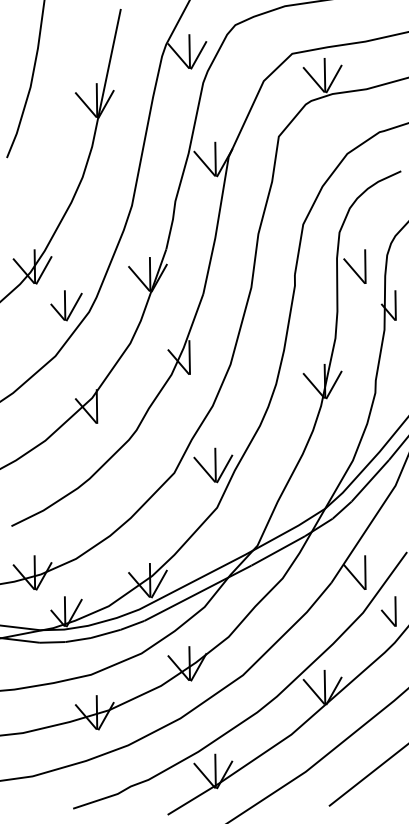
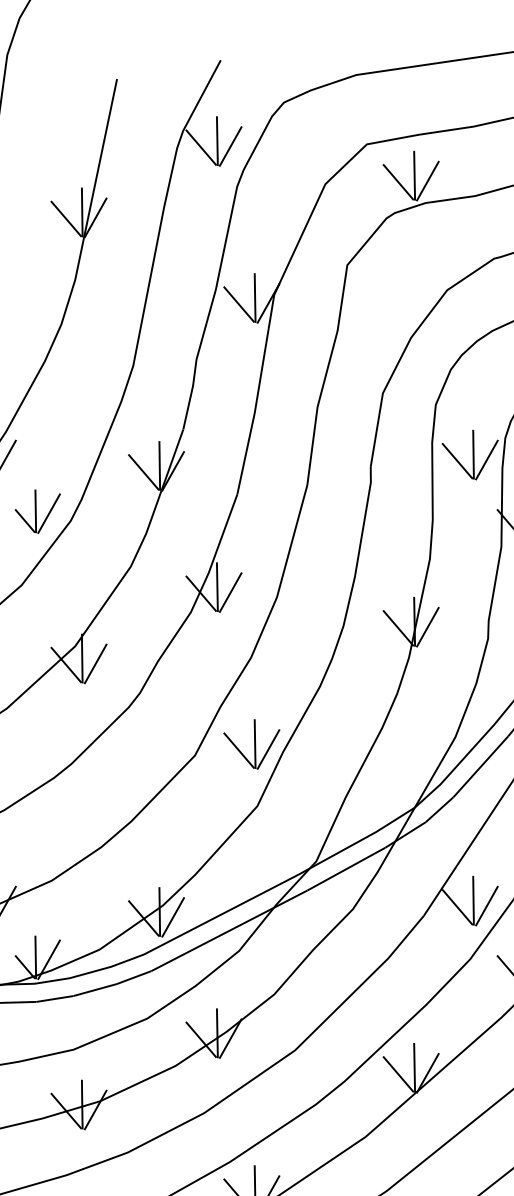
line: (374, 270) -> (486, 460), added
line: (198, 361) -> (230, 592), added
line: (105, 410) -> (94, 664), added
line: (374, 576) -> (486, 906), added

